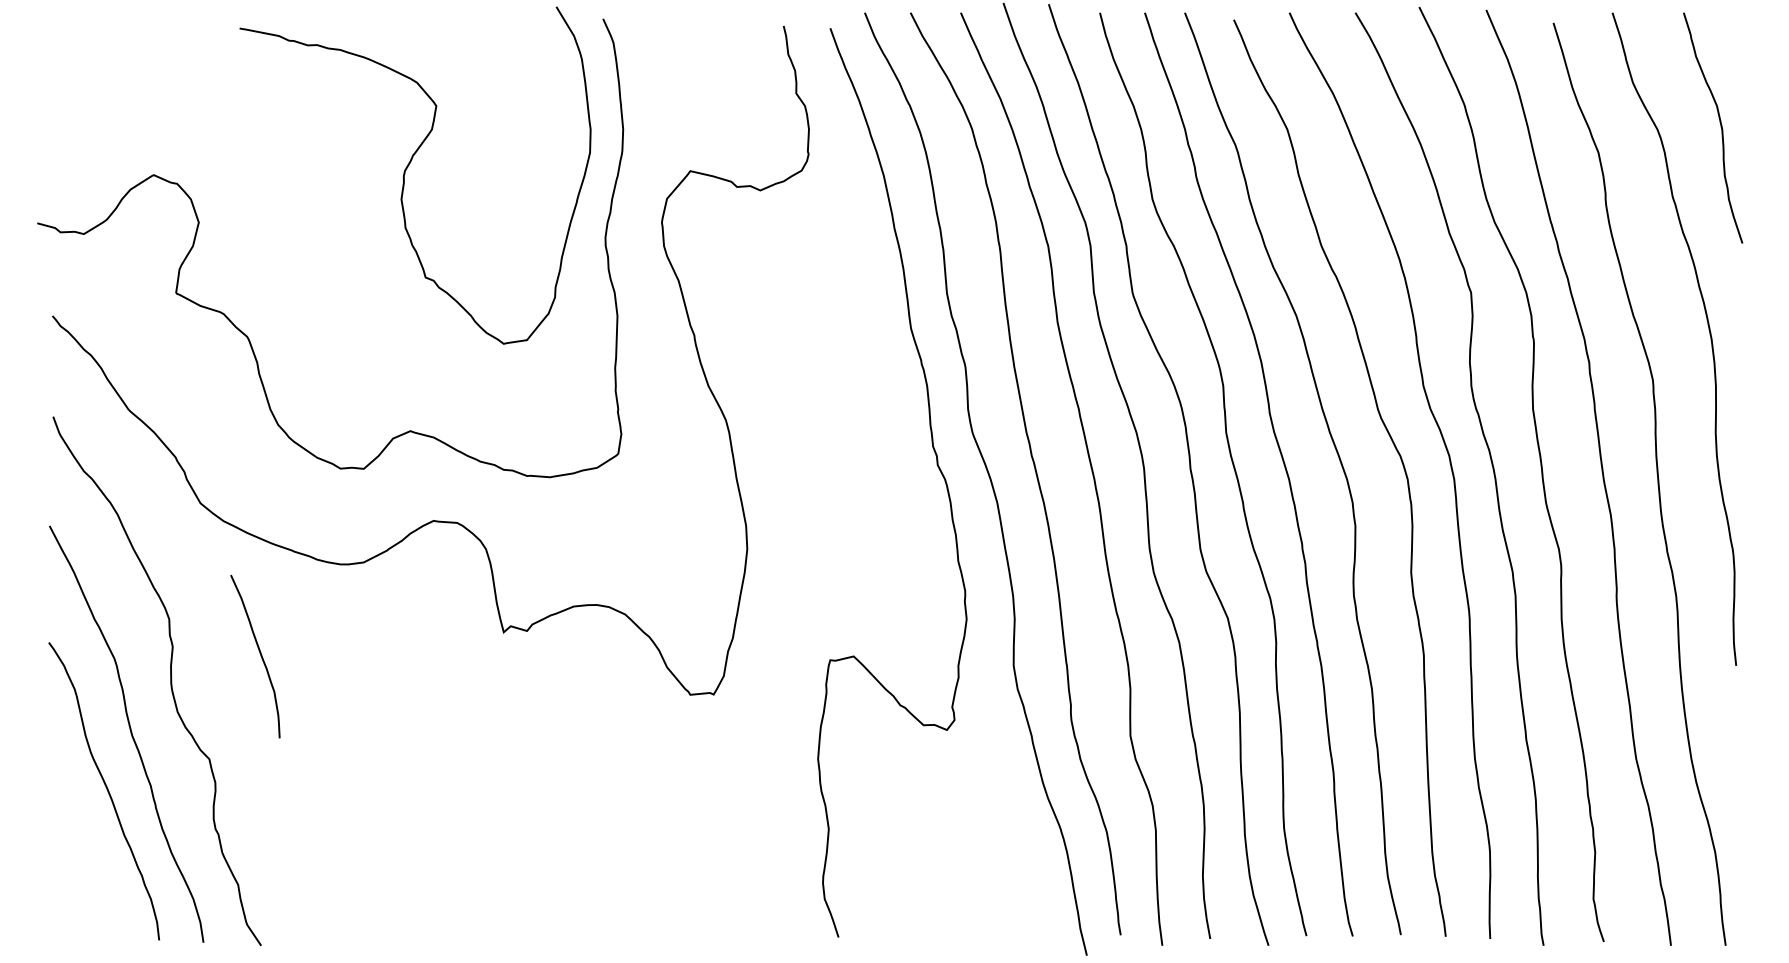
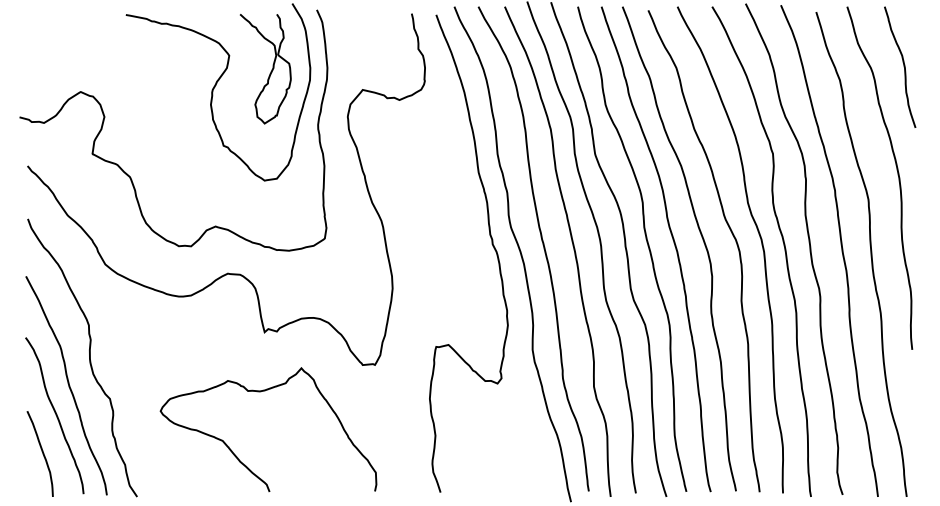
curve: (514, 136) -> (270, 71), added
curve: (257, 651) -> (41, 451), moved
curve: (495, 746) -> (260, 392), added

